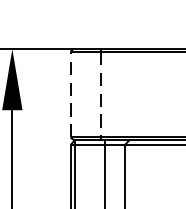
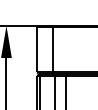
line: (71, 94) -> (37, 49), dashed -> solid
line: (101, 94) -> (53, 49), dashed -> solid

